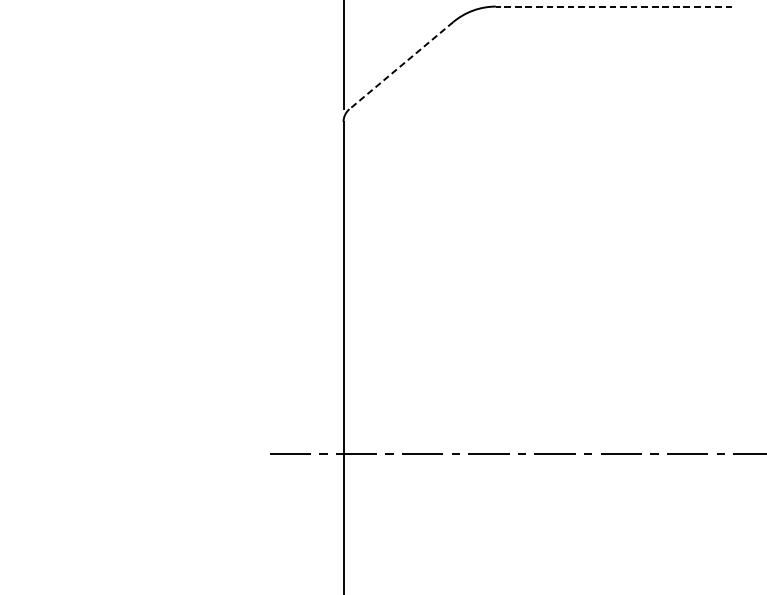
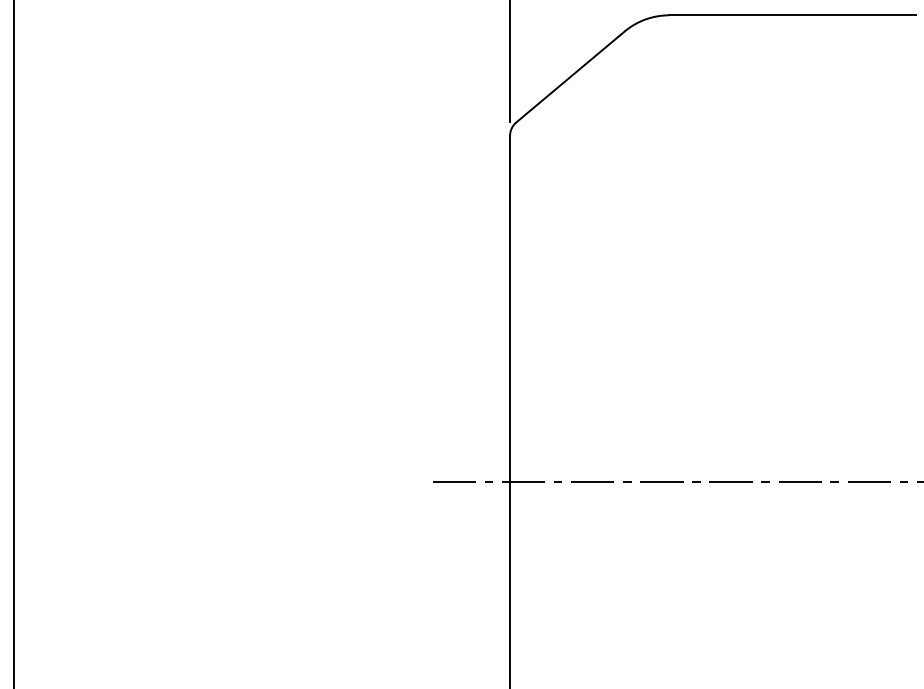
line: (613, 6) -> (792, 15), dashed -> solid
line: (401, 66) -> (570, 77), dashed -> solid

